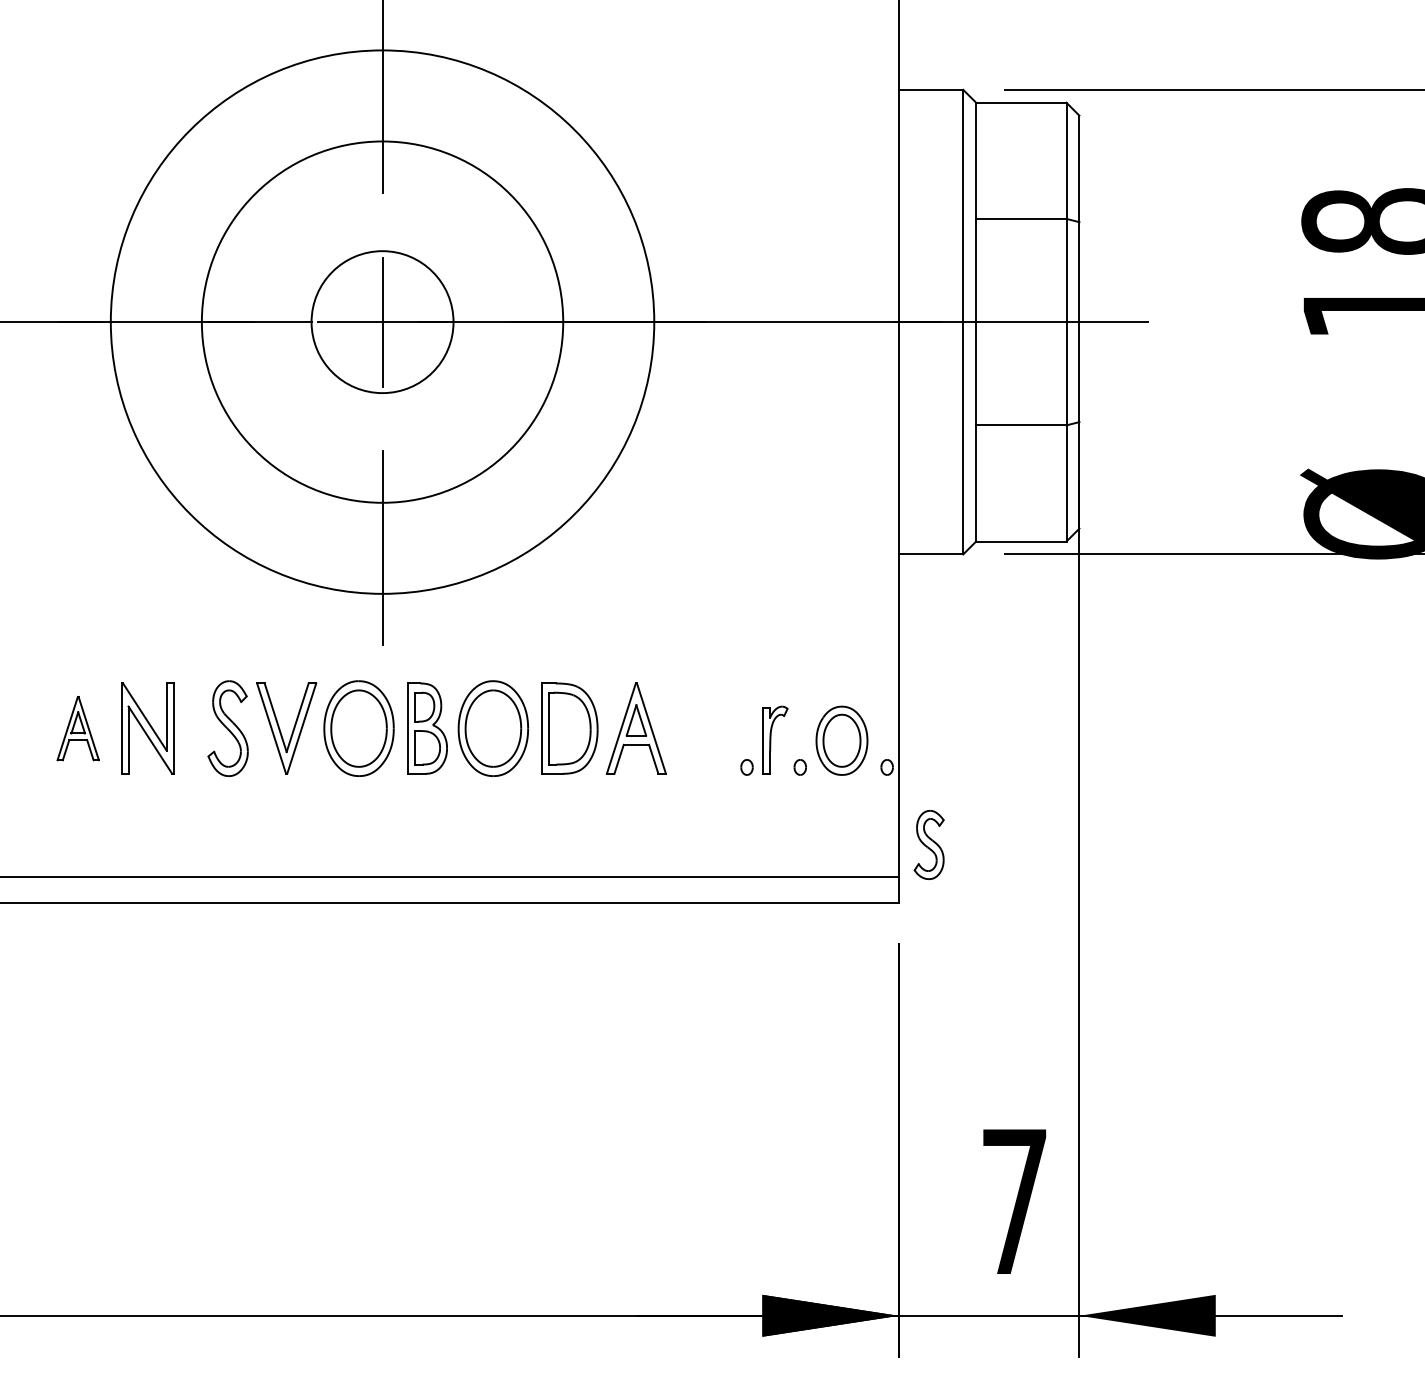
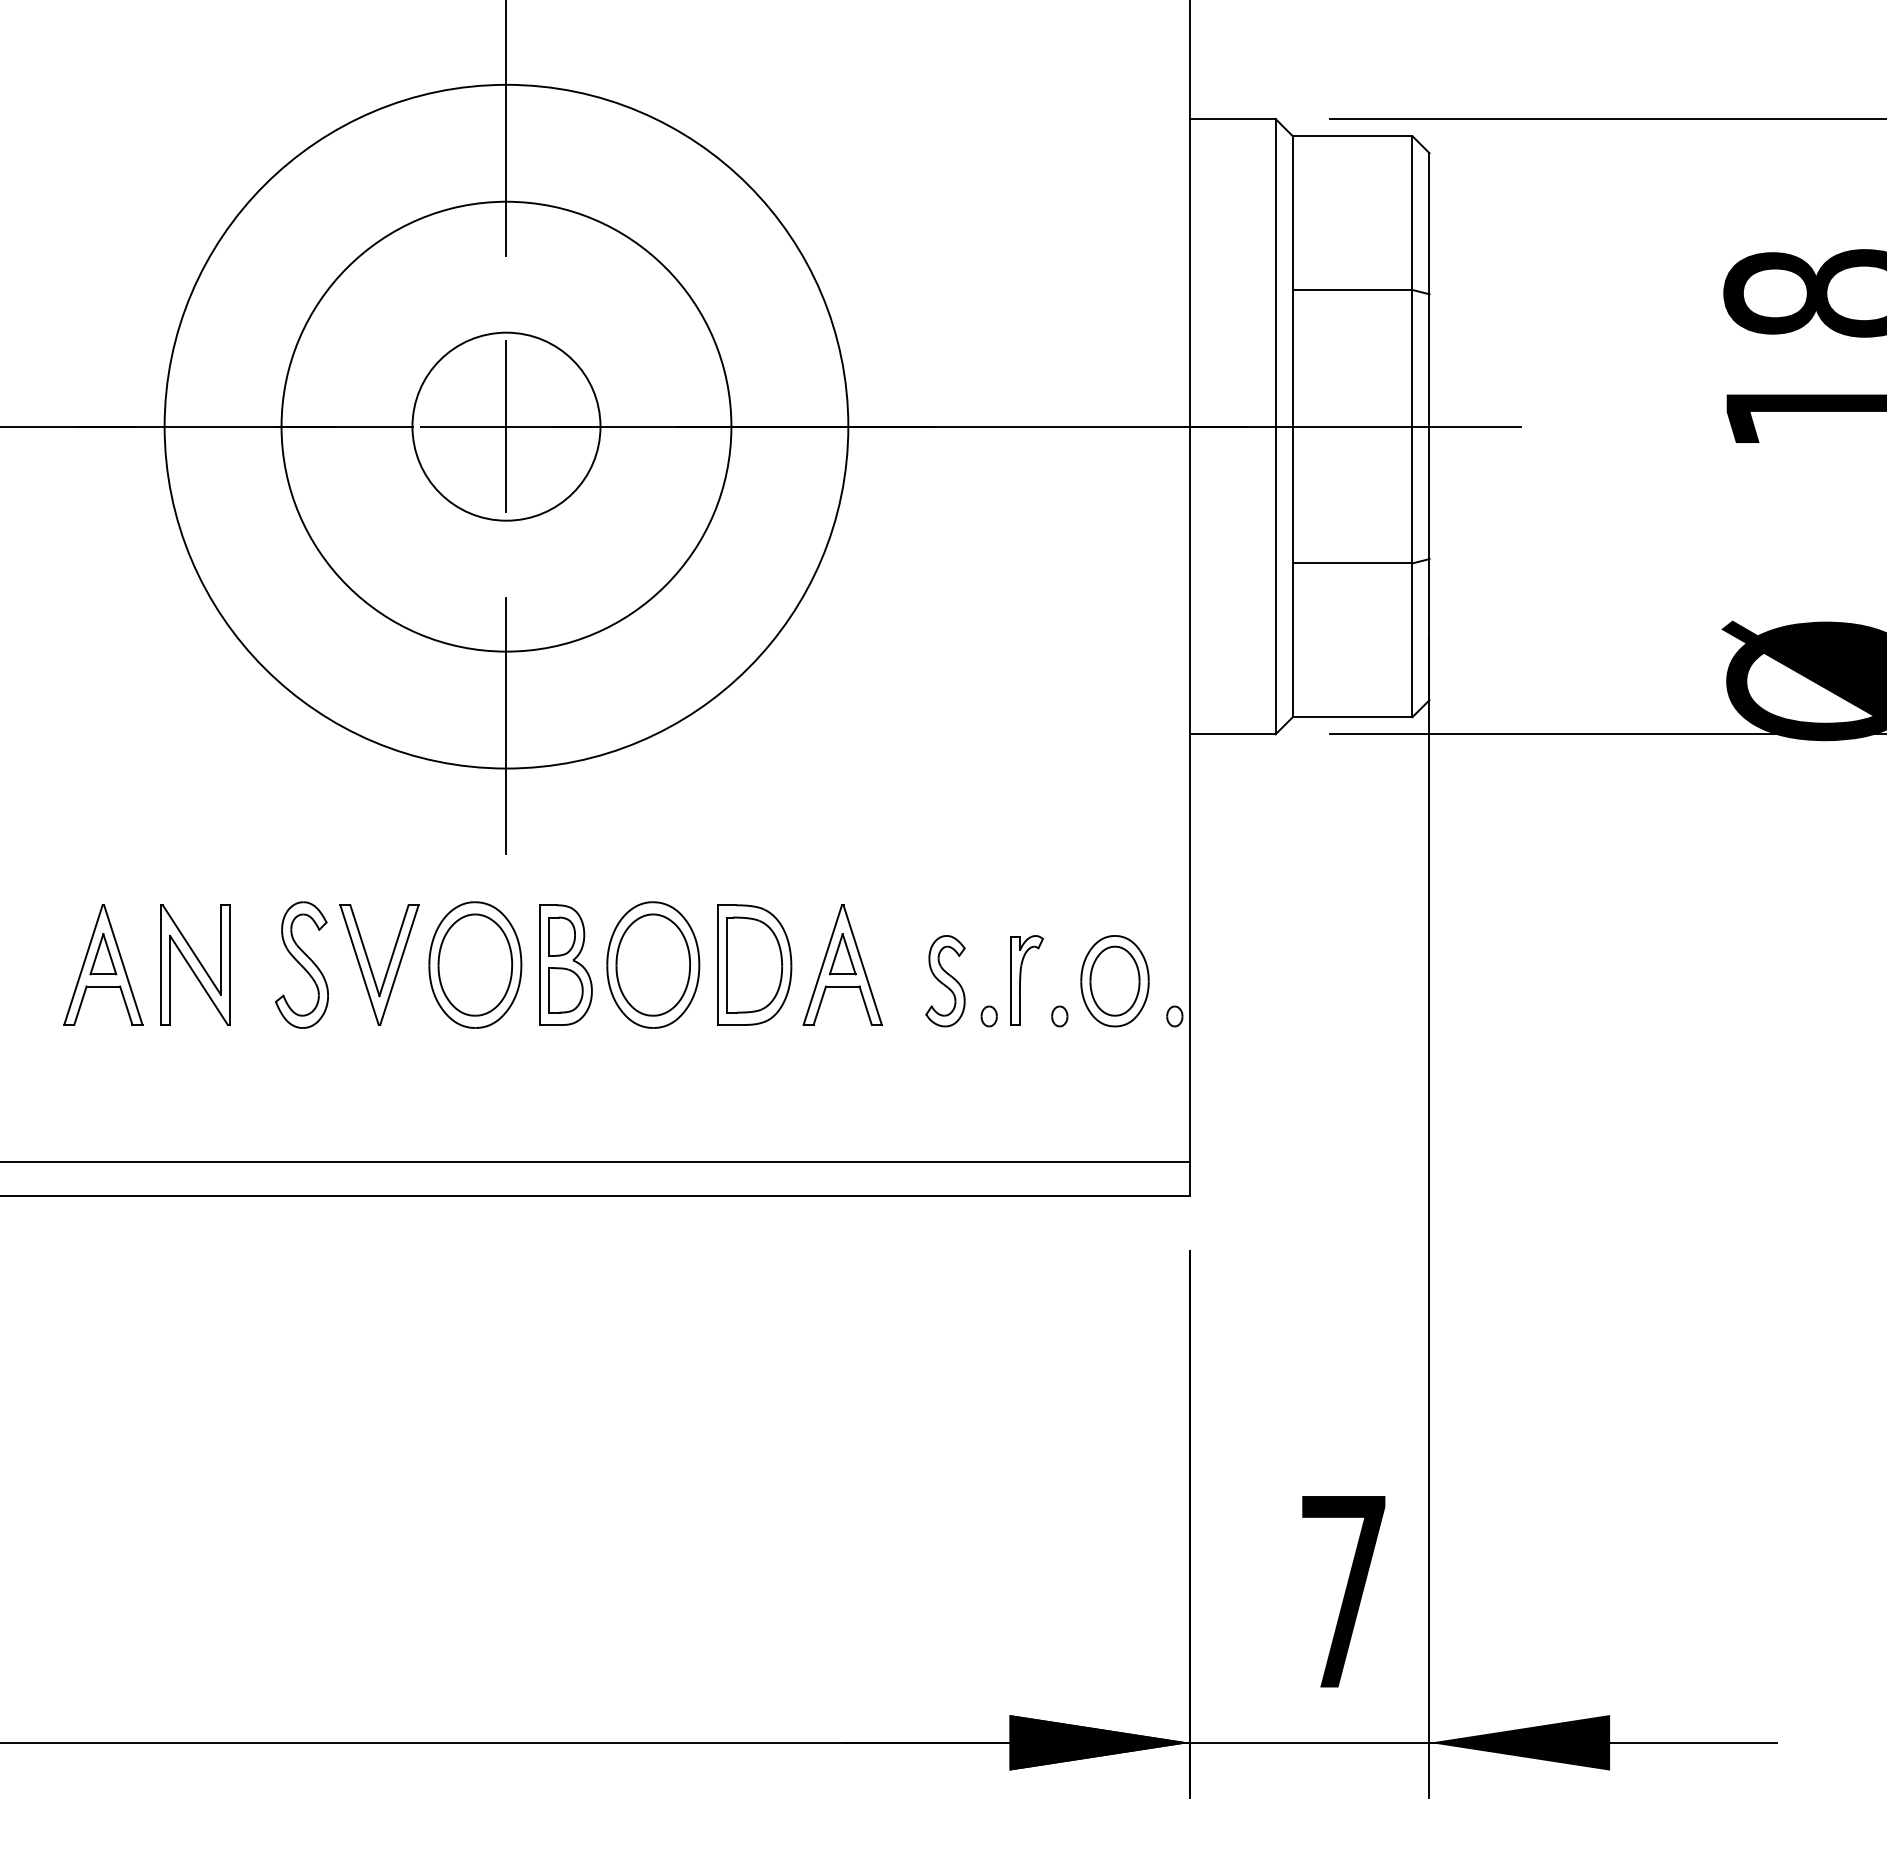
circle: (382, 321) -> (506, 426), size x0.62
circle: (382, 321) -> (506, 426), size x1.43
part: (78, 728) -> (103, 964), size x1.43
part: (929, 845) -> (945, 981), moved

